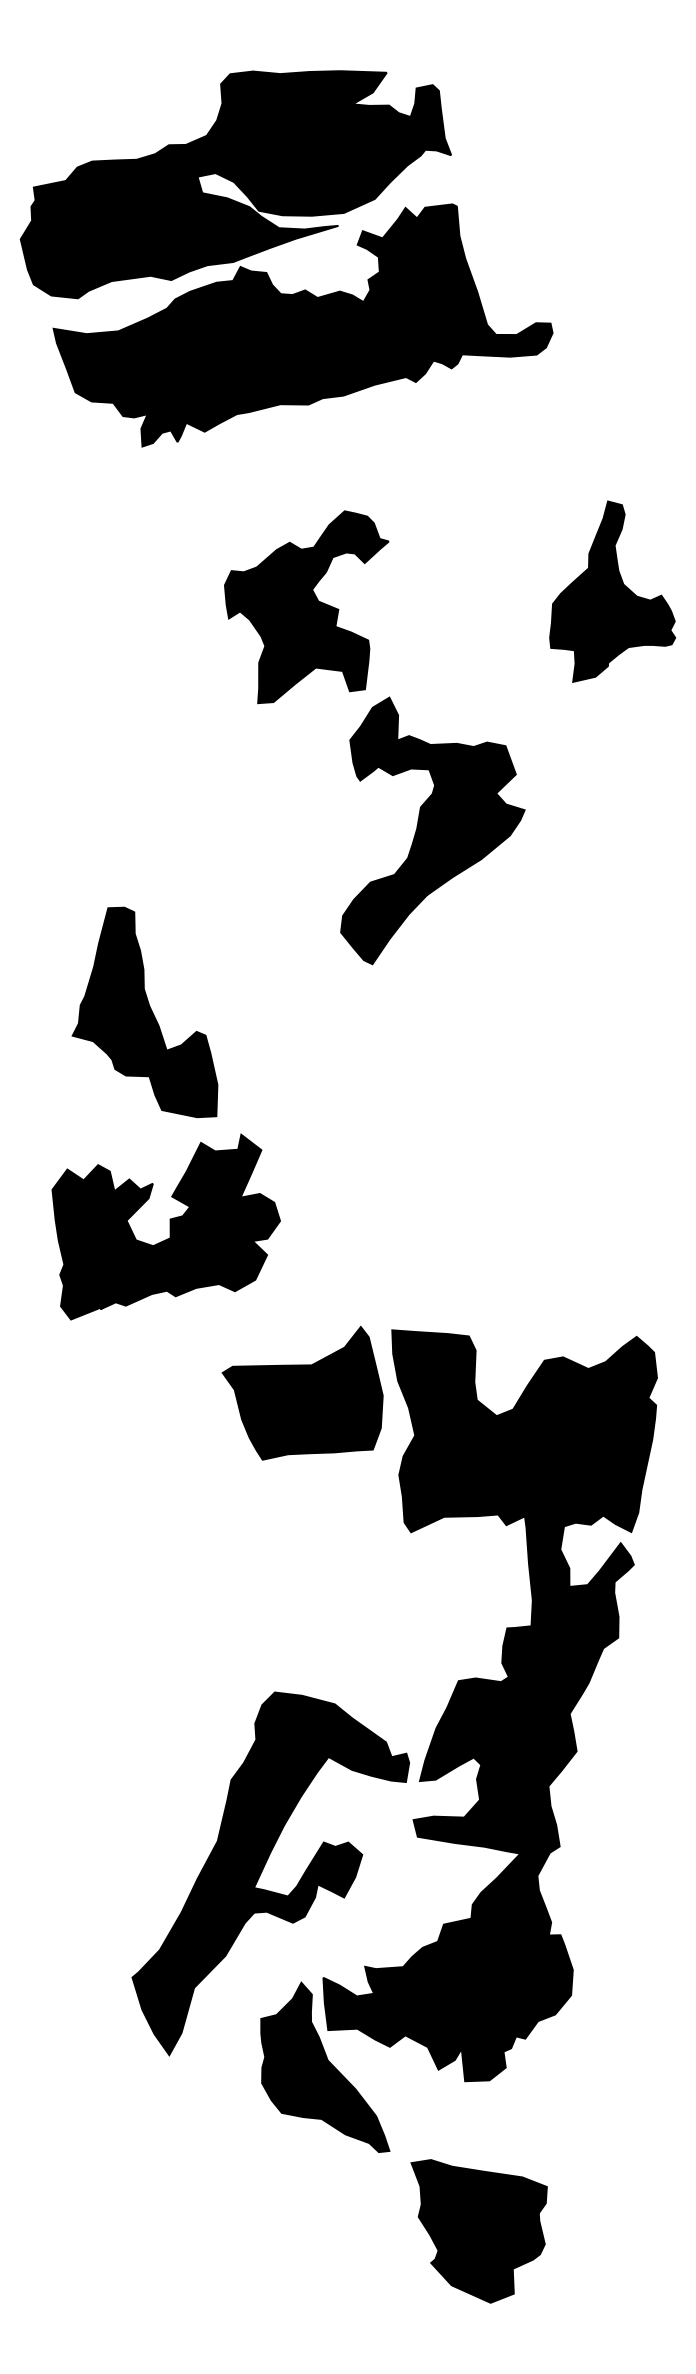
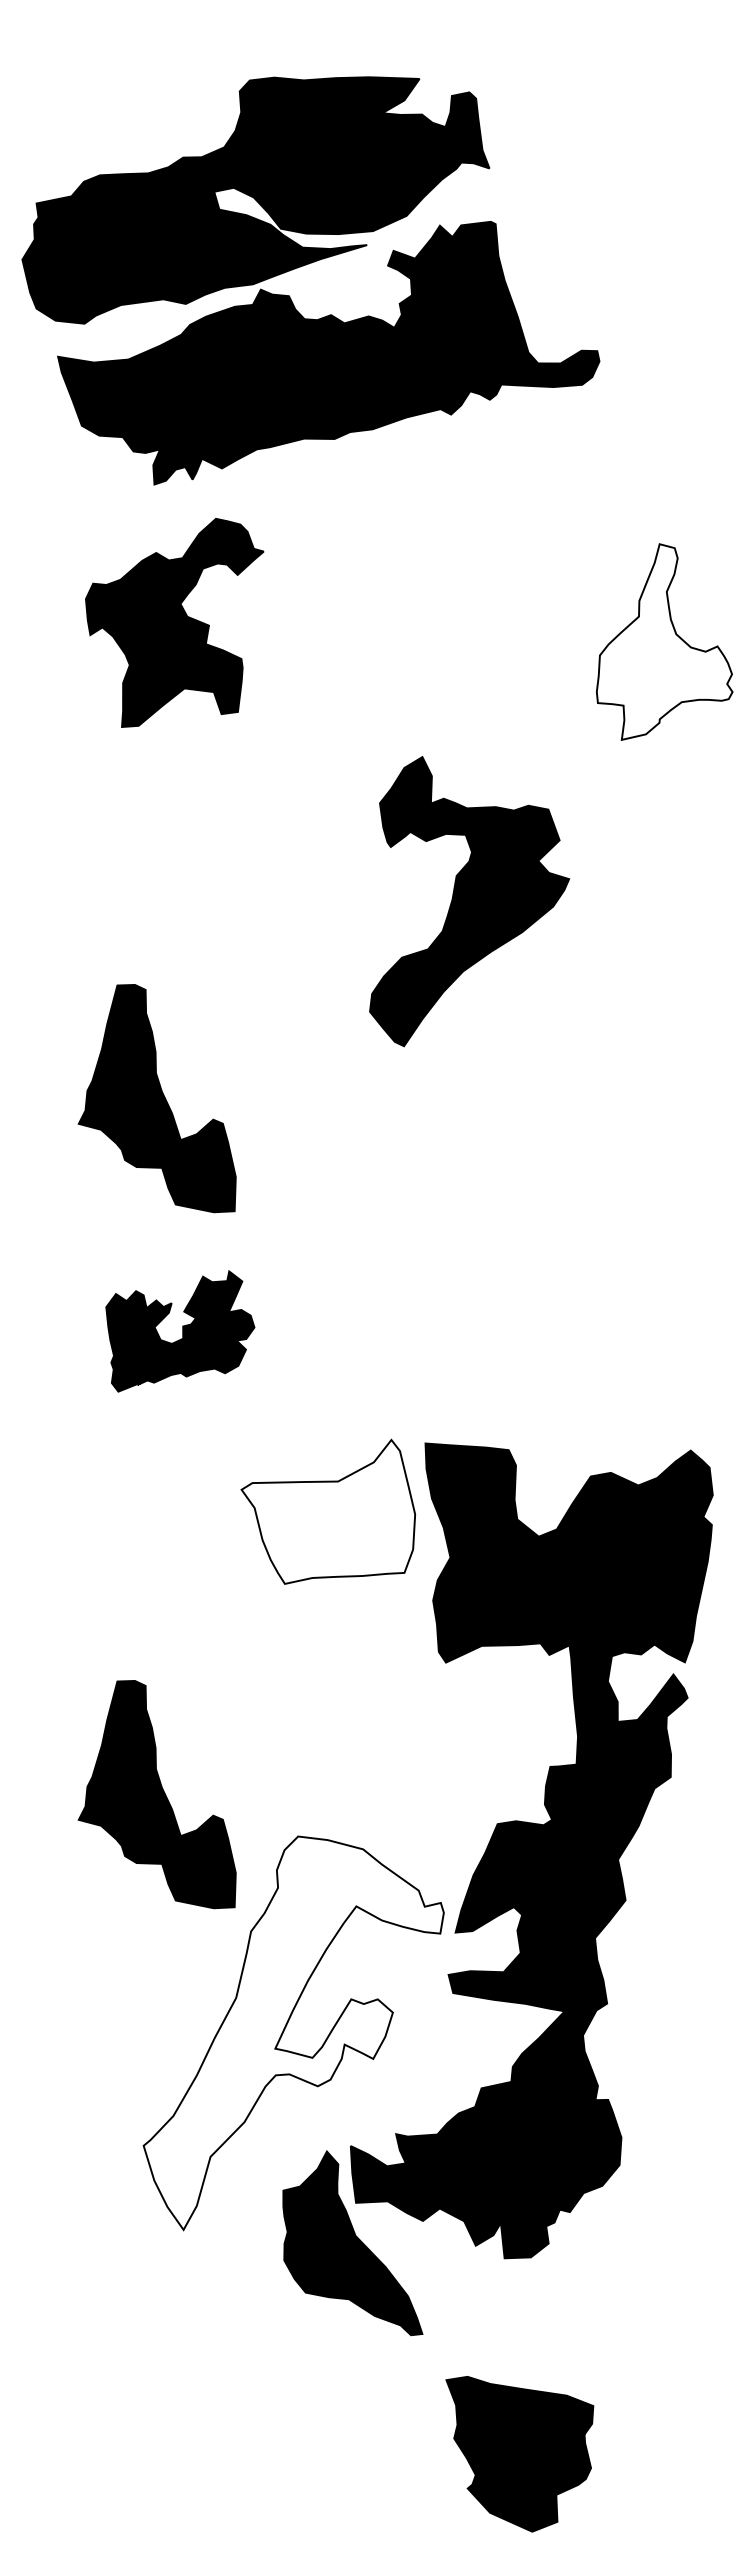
fill: (612, 591) -> (664, 641), removed
part: (306, 606) -> (174, 622), moved
part: (166, 1227) -> (180, 1331), size x0.6
fill: (302, 1392) -> (328, 1511), removed
part: (144, 1653) -> (156, 1794), added
fill: (270, 1873) -> (293, 2032), removed
part: (478, 2231) -> (519, 2454), moved

